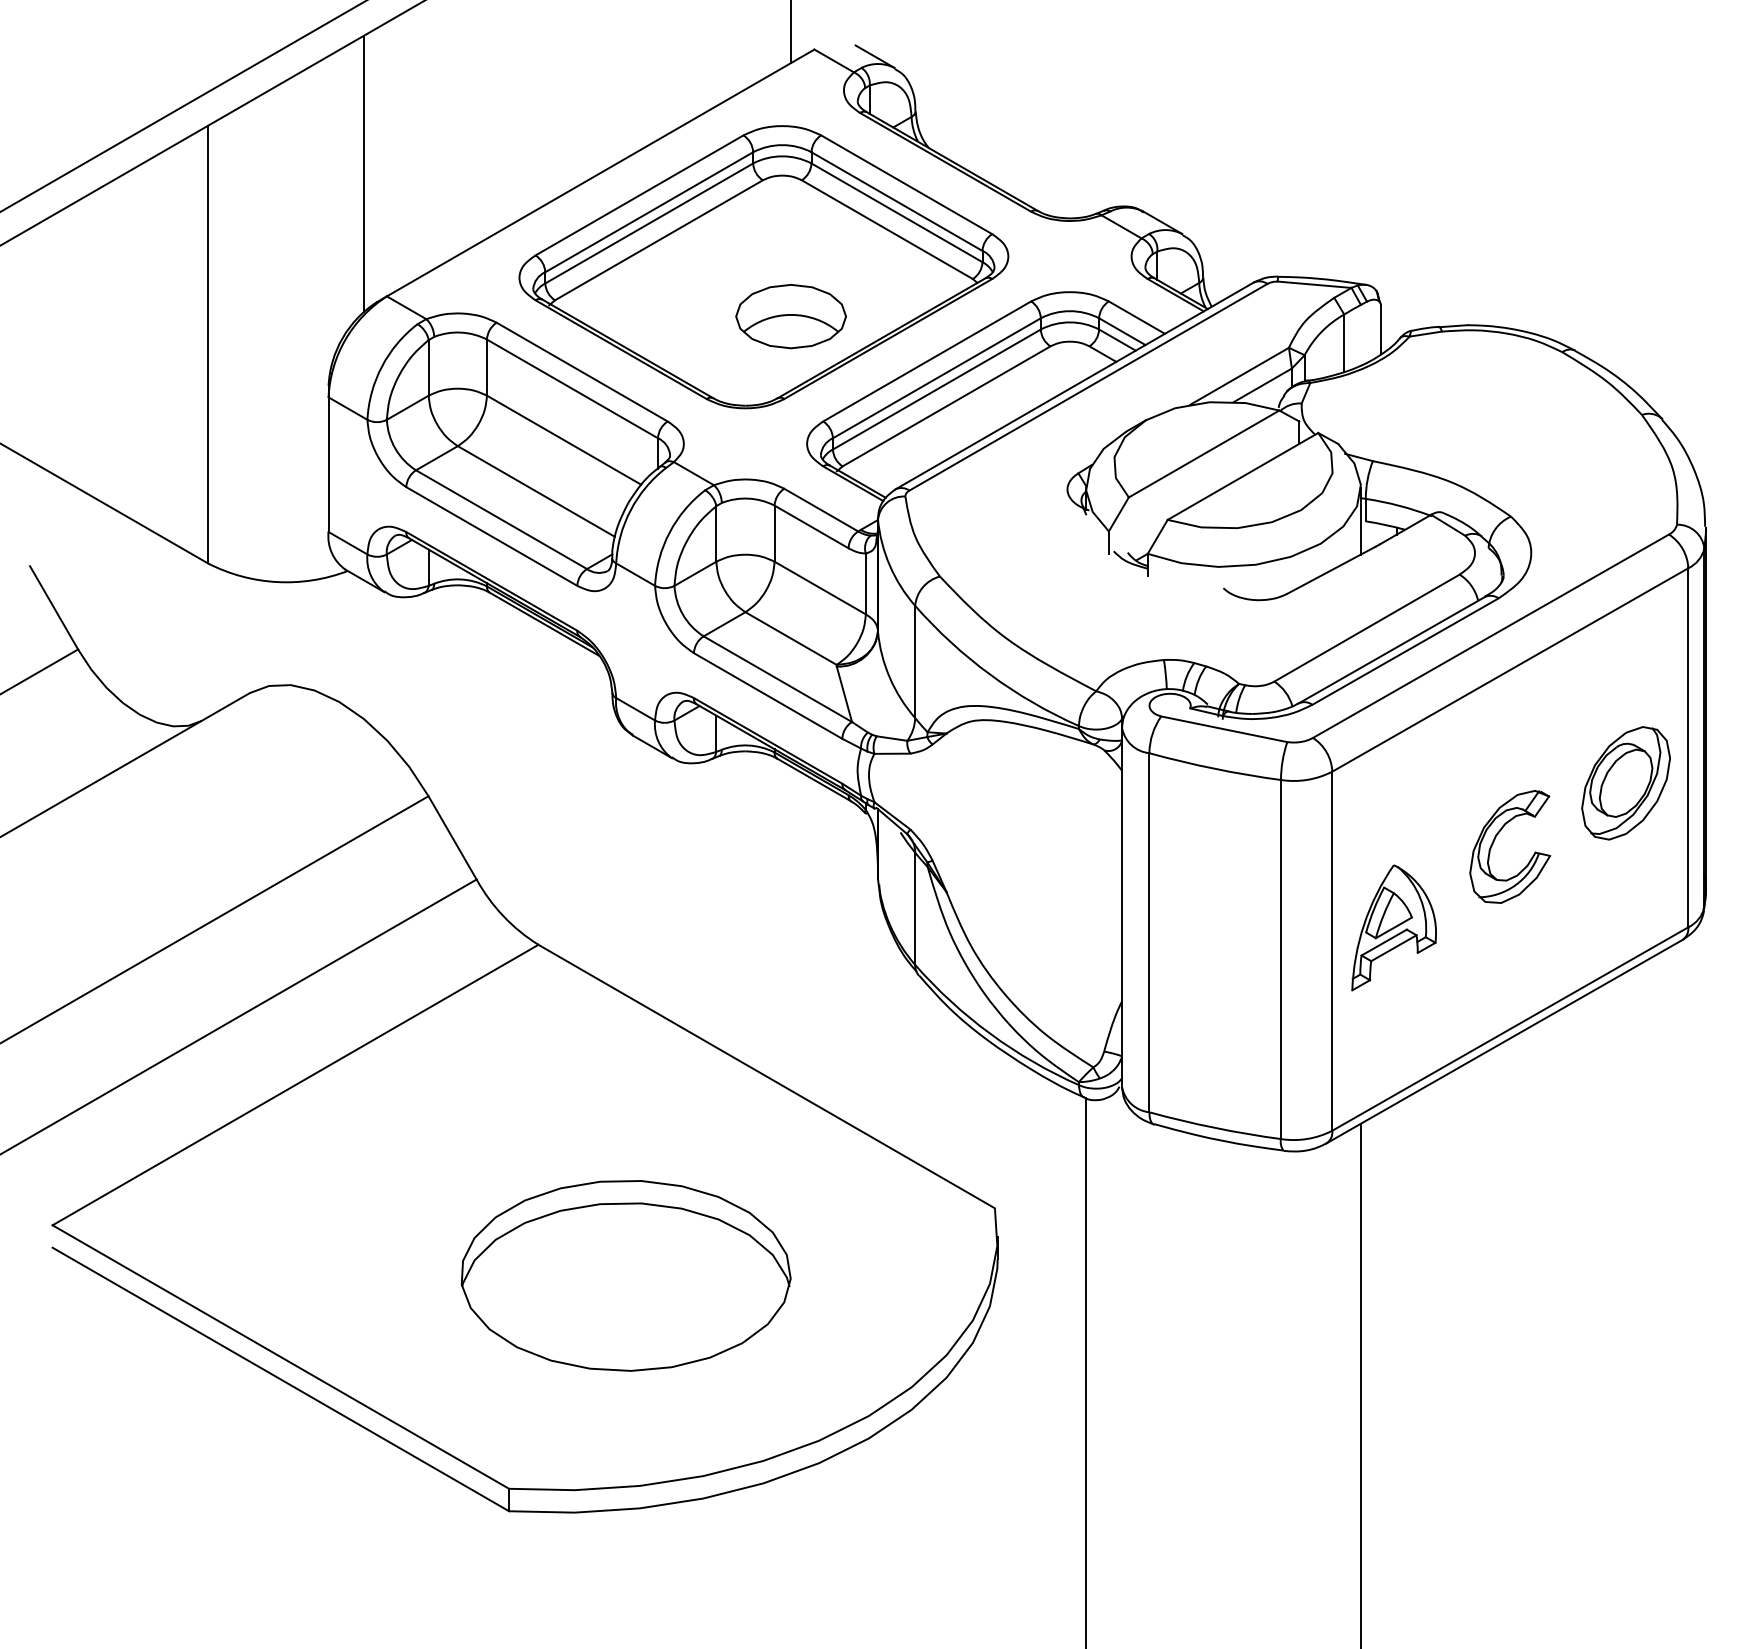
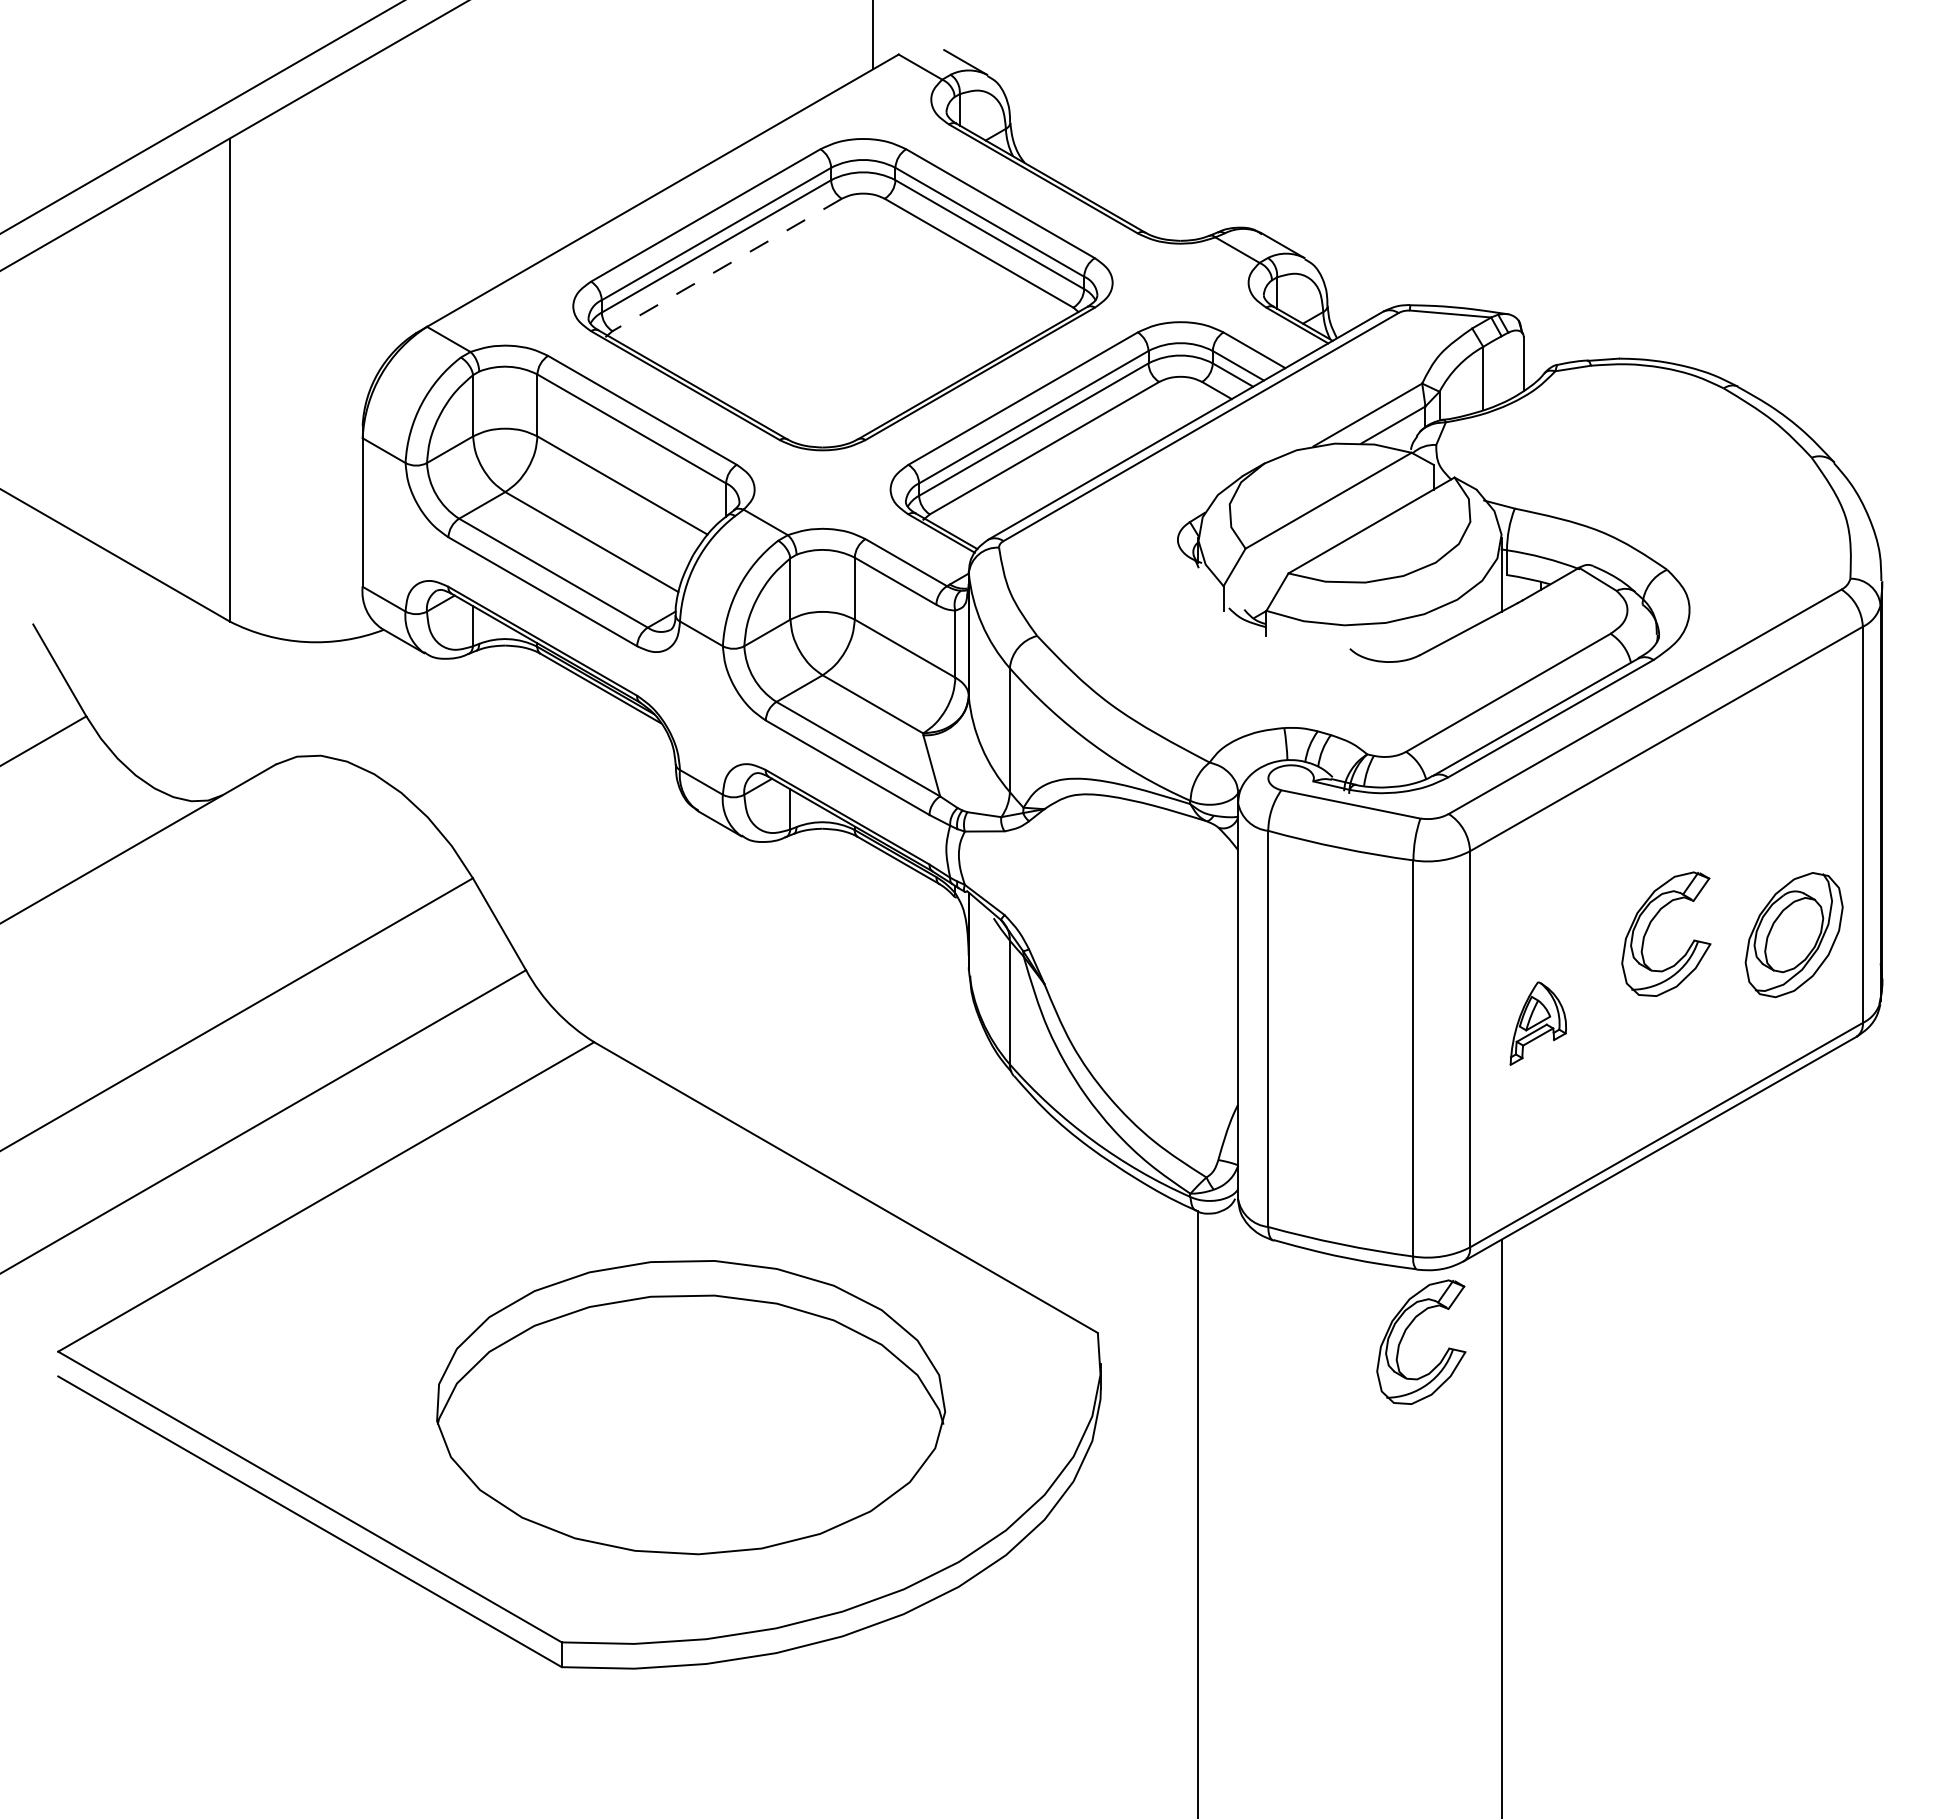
line: (363, 173) -> (401, 191), removed
line: (658, 240) -> (726, 265), solid -> dashed
part: (790, 316) -> (872, 348), removed
part: (1625, 783) -> (1793, 935), moved
part: (1394, 927) -> (1538, 1023), size x0.6
part: (1273, 1208) -> (1405, 1333), added
part: (625, 1275) -> (690, 1407), size x1.4

